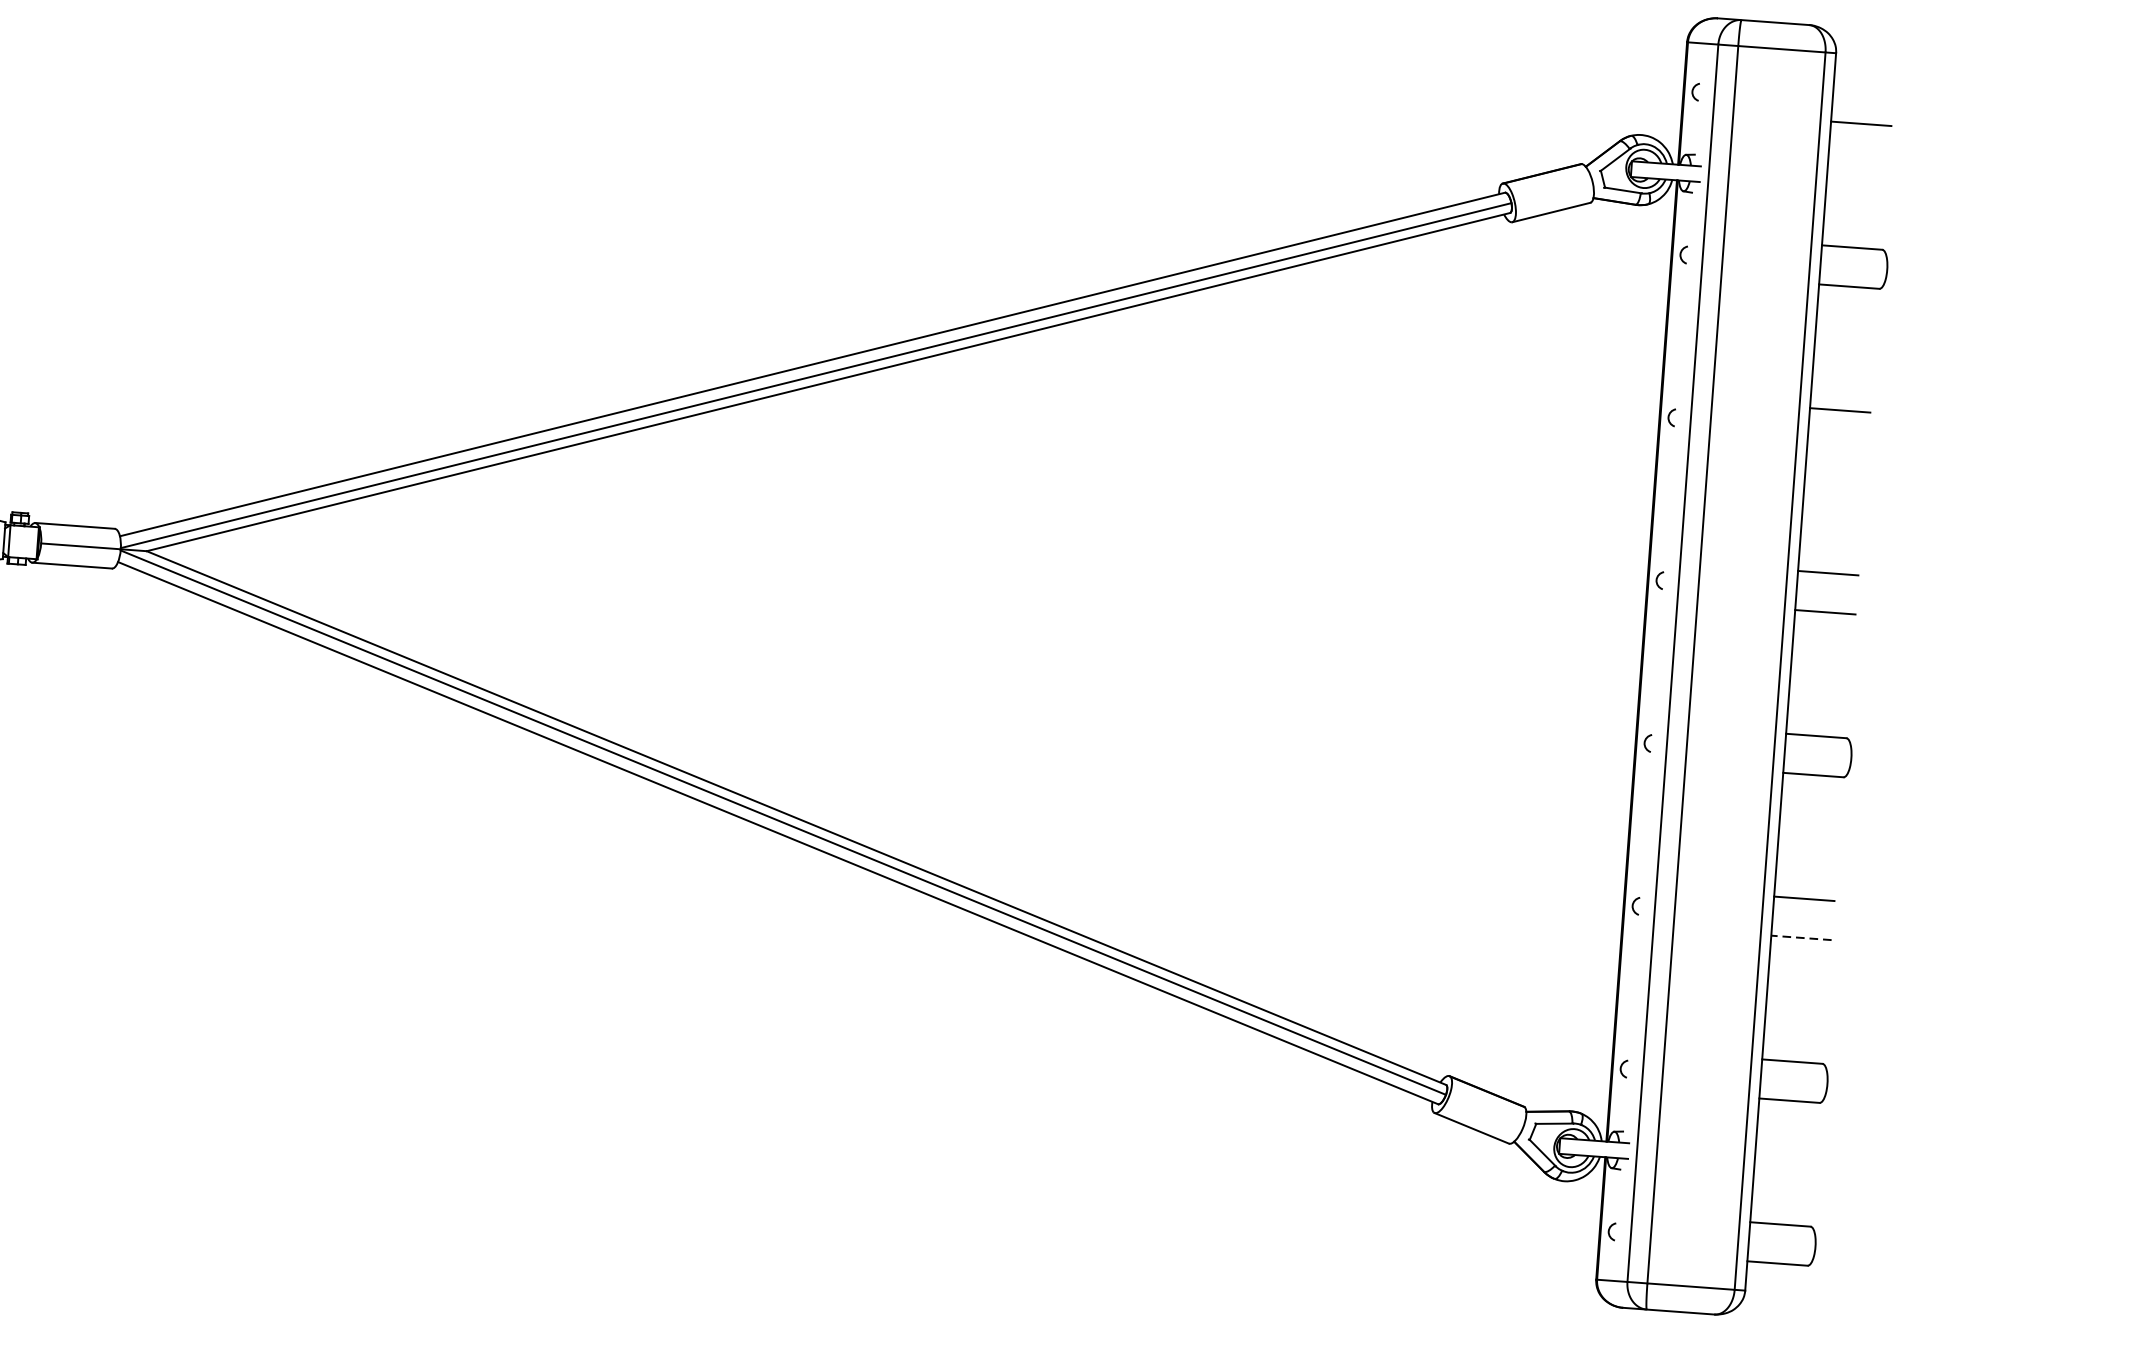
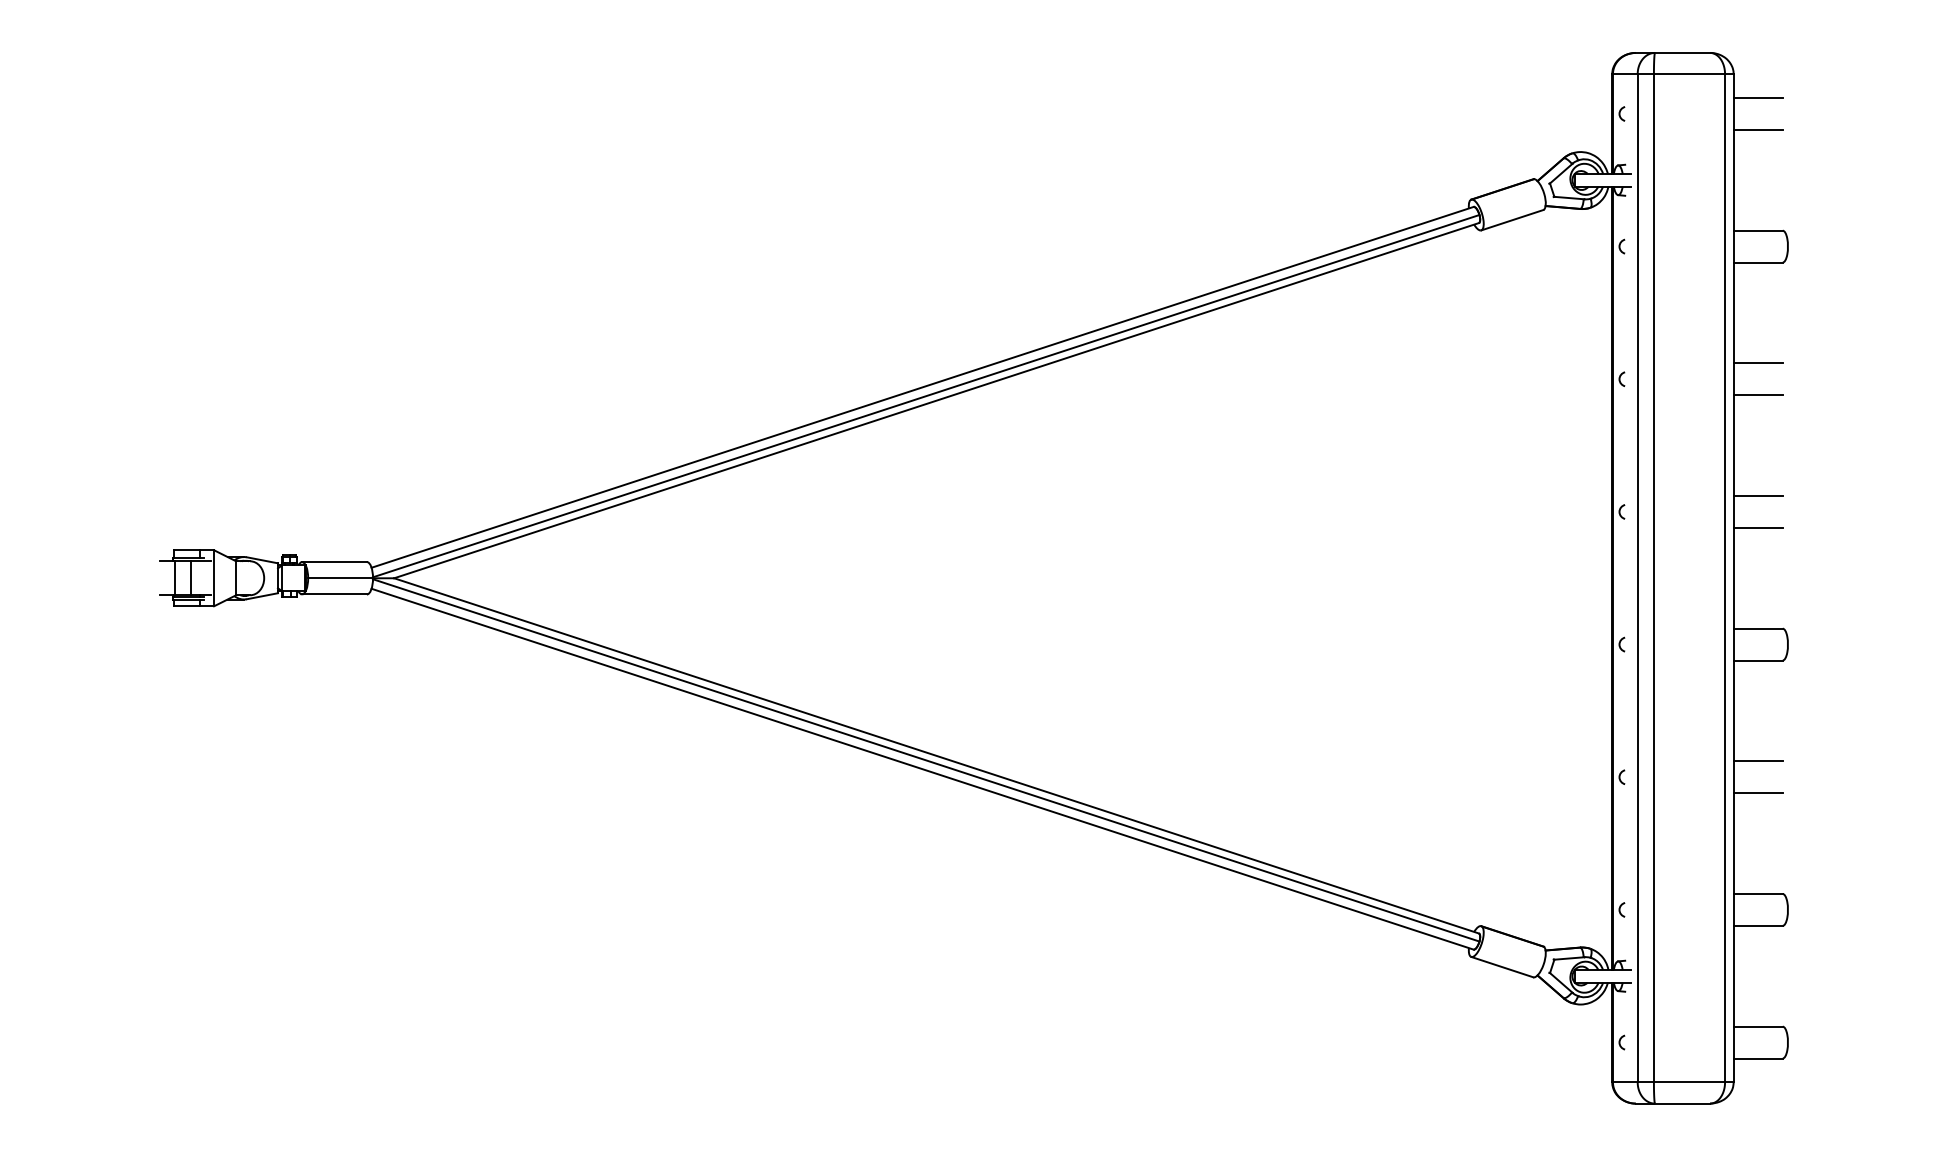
line: (1863, 85) -> (1757, 98), added
line: (1836, 449) -> (1757, 395), added
line: (1801, 938) -> (1758, 793), dashed -> solid

